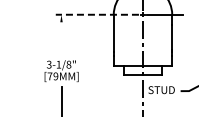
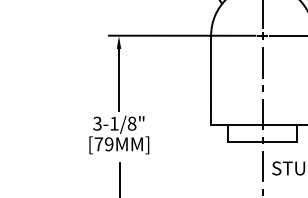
line: (97, 14) -> (182, 35), dashed -> solid
line: (61, 39) -> (119, 79), added

